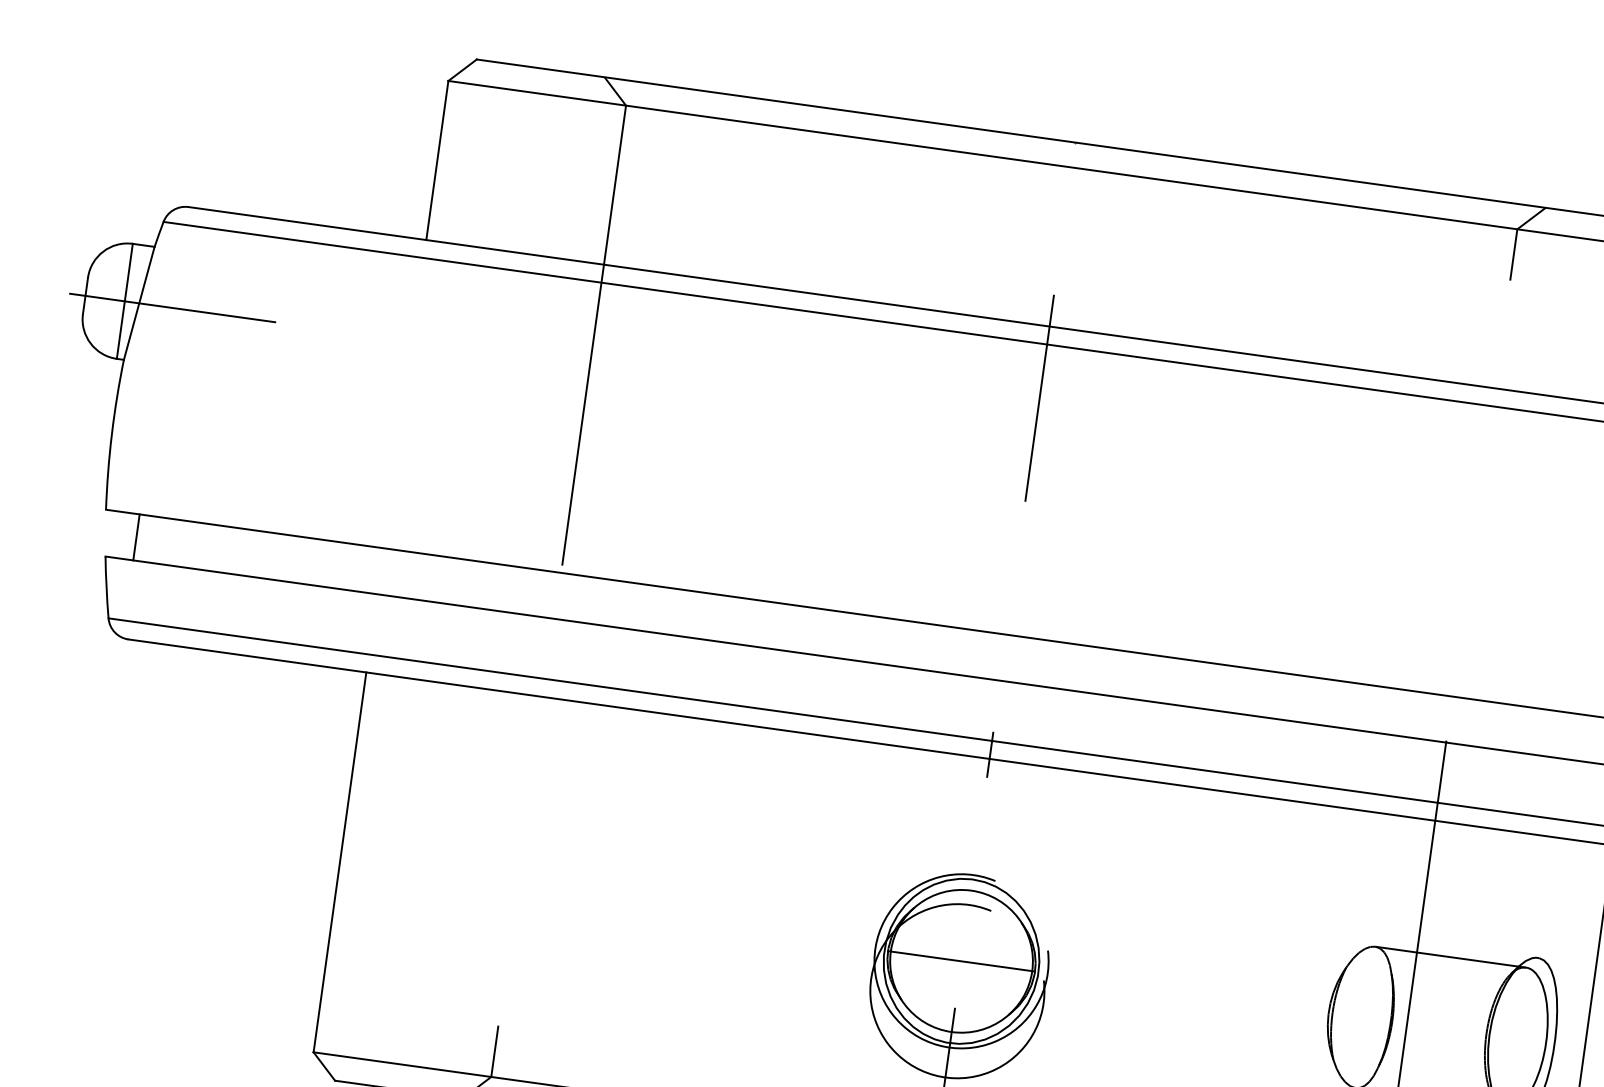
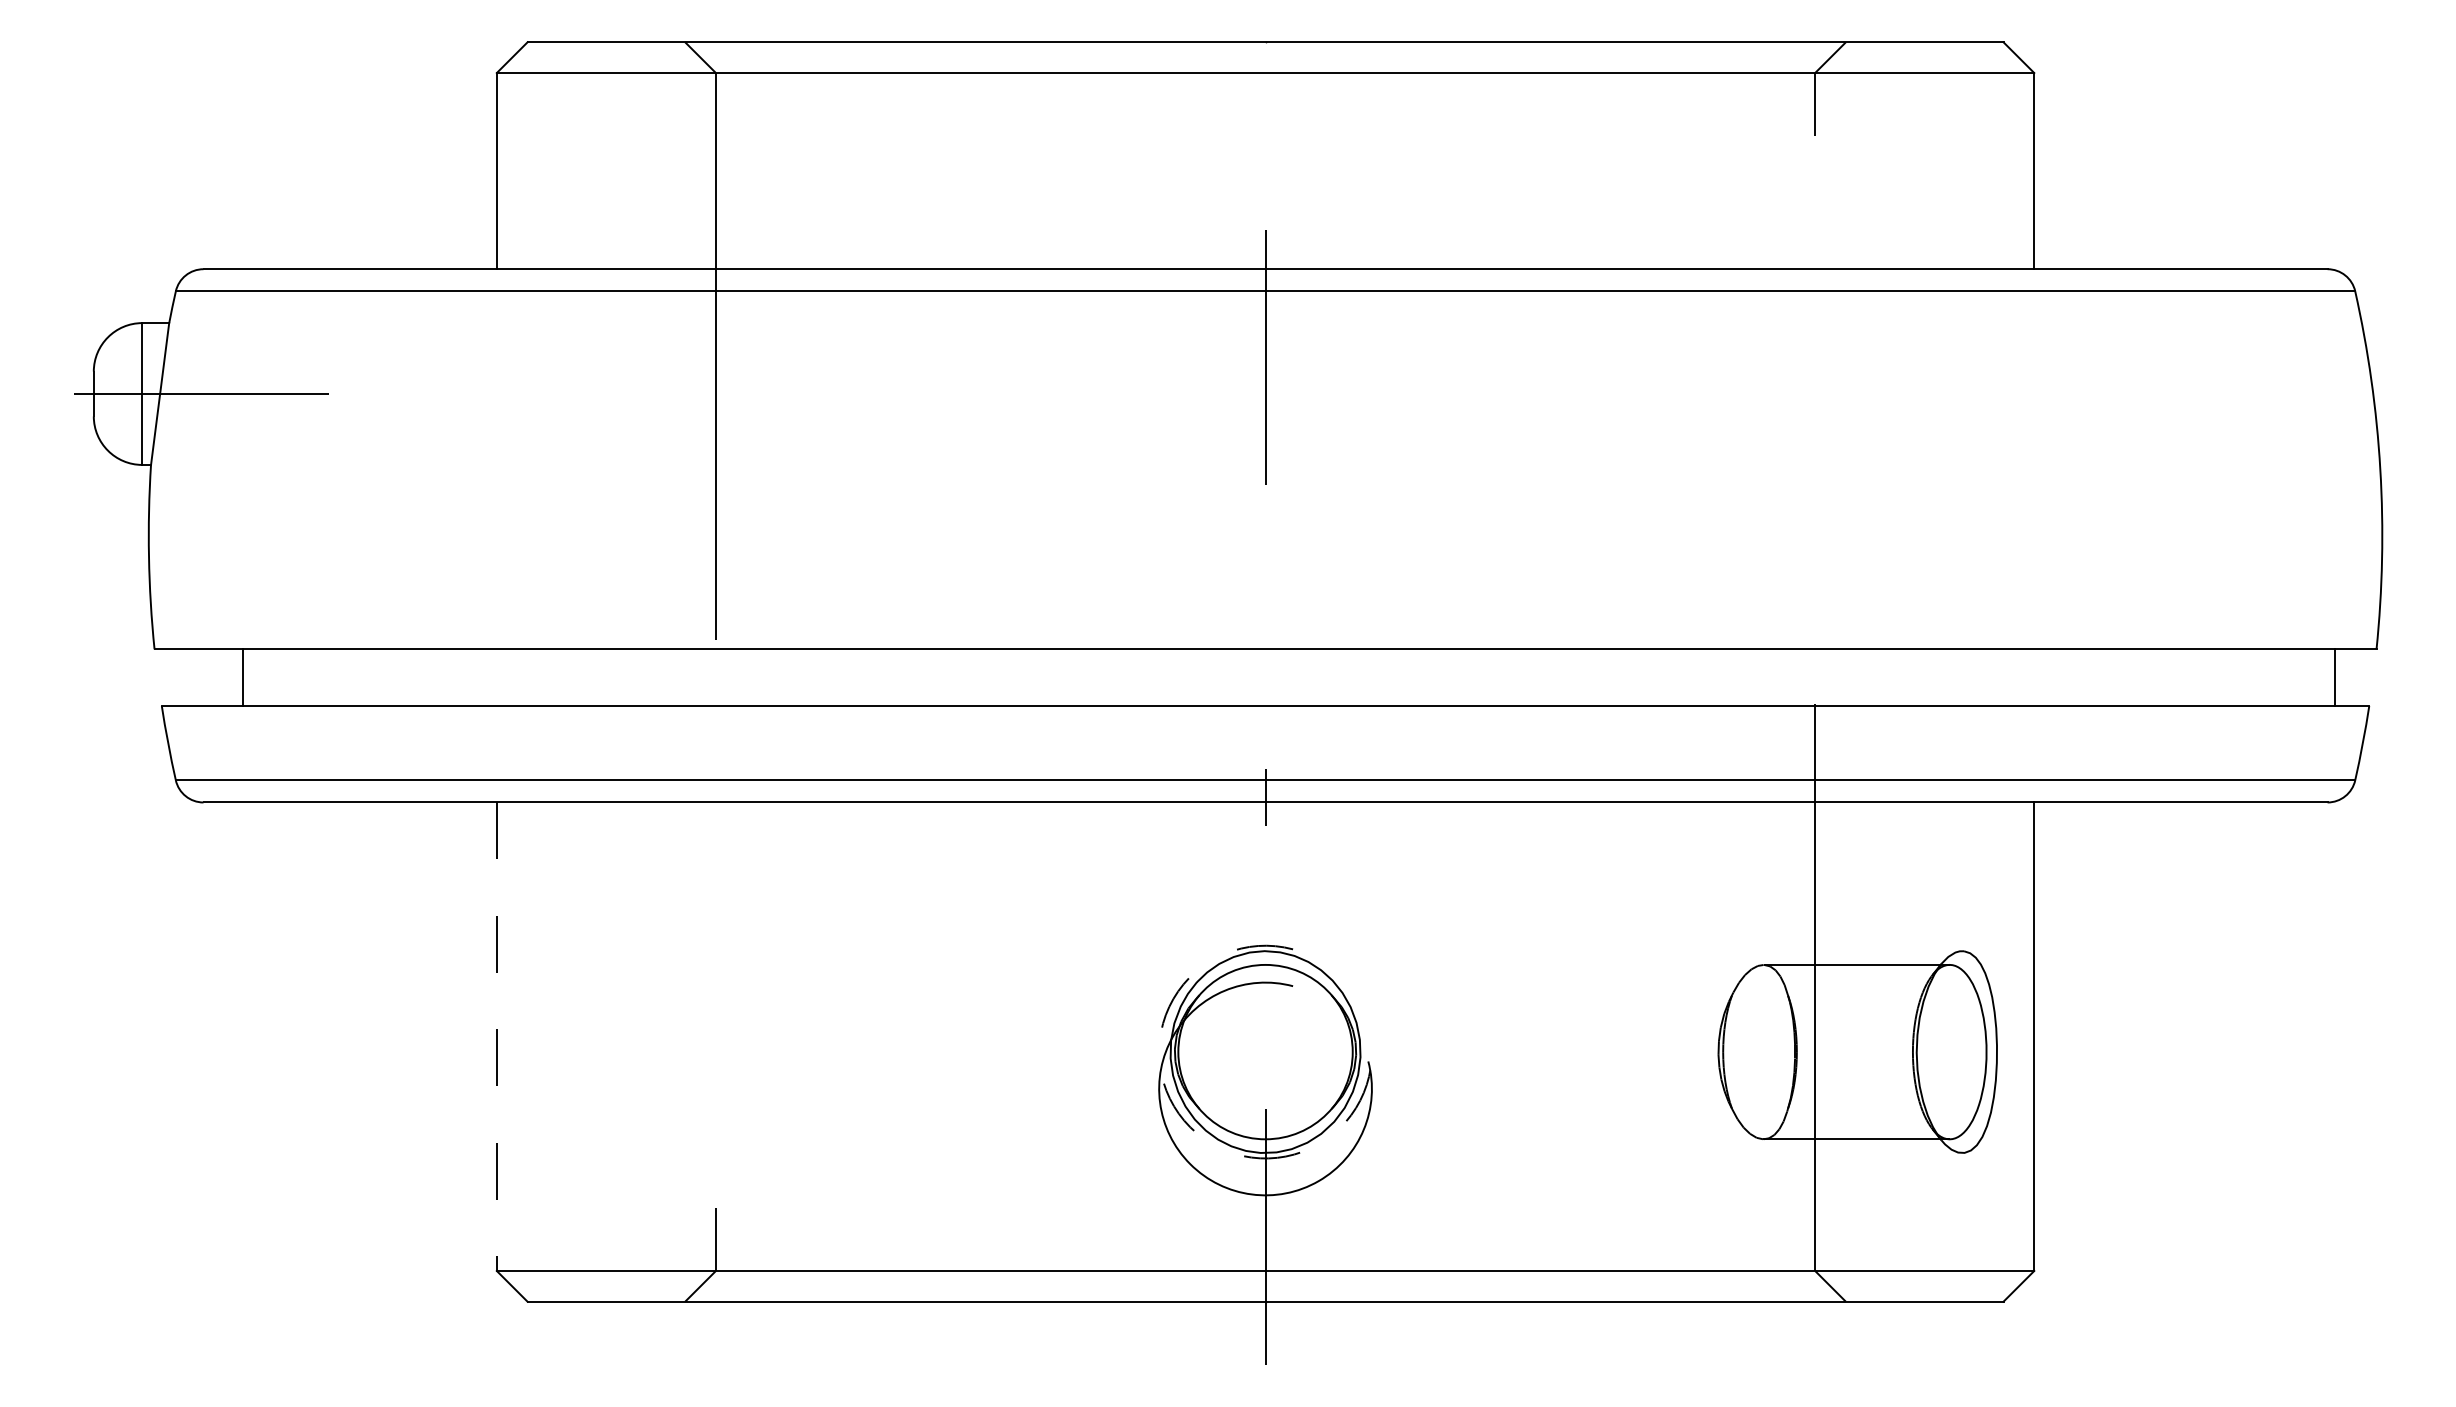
line: (136, 537) -> (243, 677), moved
line: (339, 862) -> (496, 1037), solid -> dashed
line: (961, 961) -> (1265, 1052), removed
arc: (892, 1014) -> (1190, 1127), solid -> dashed

